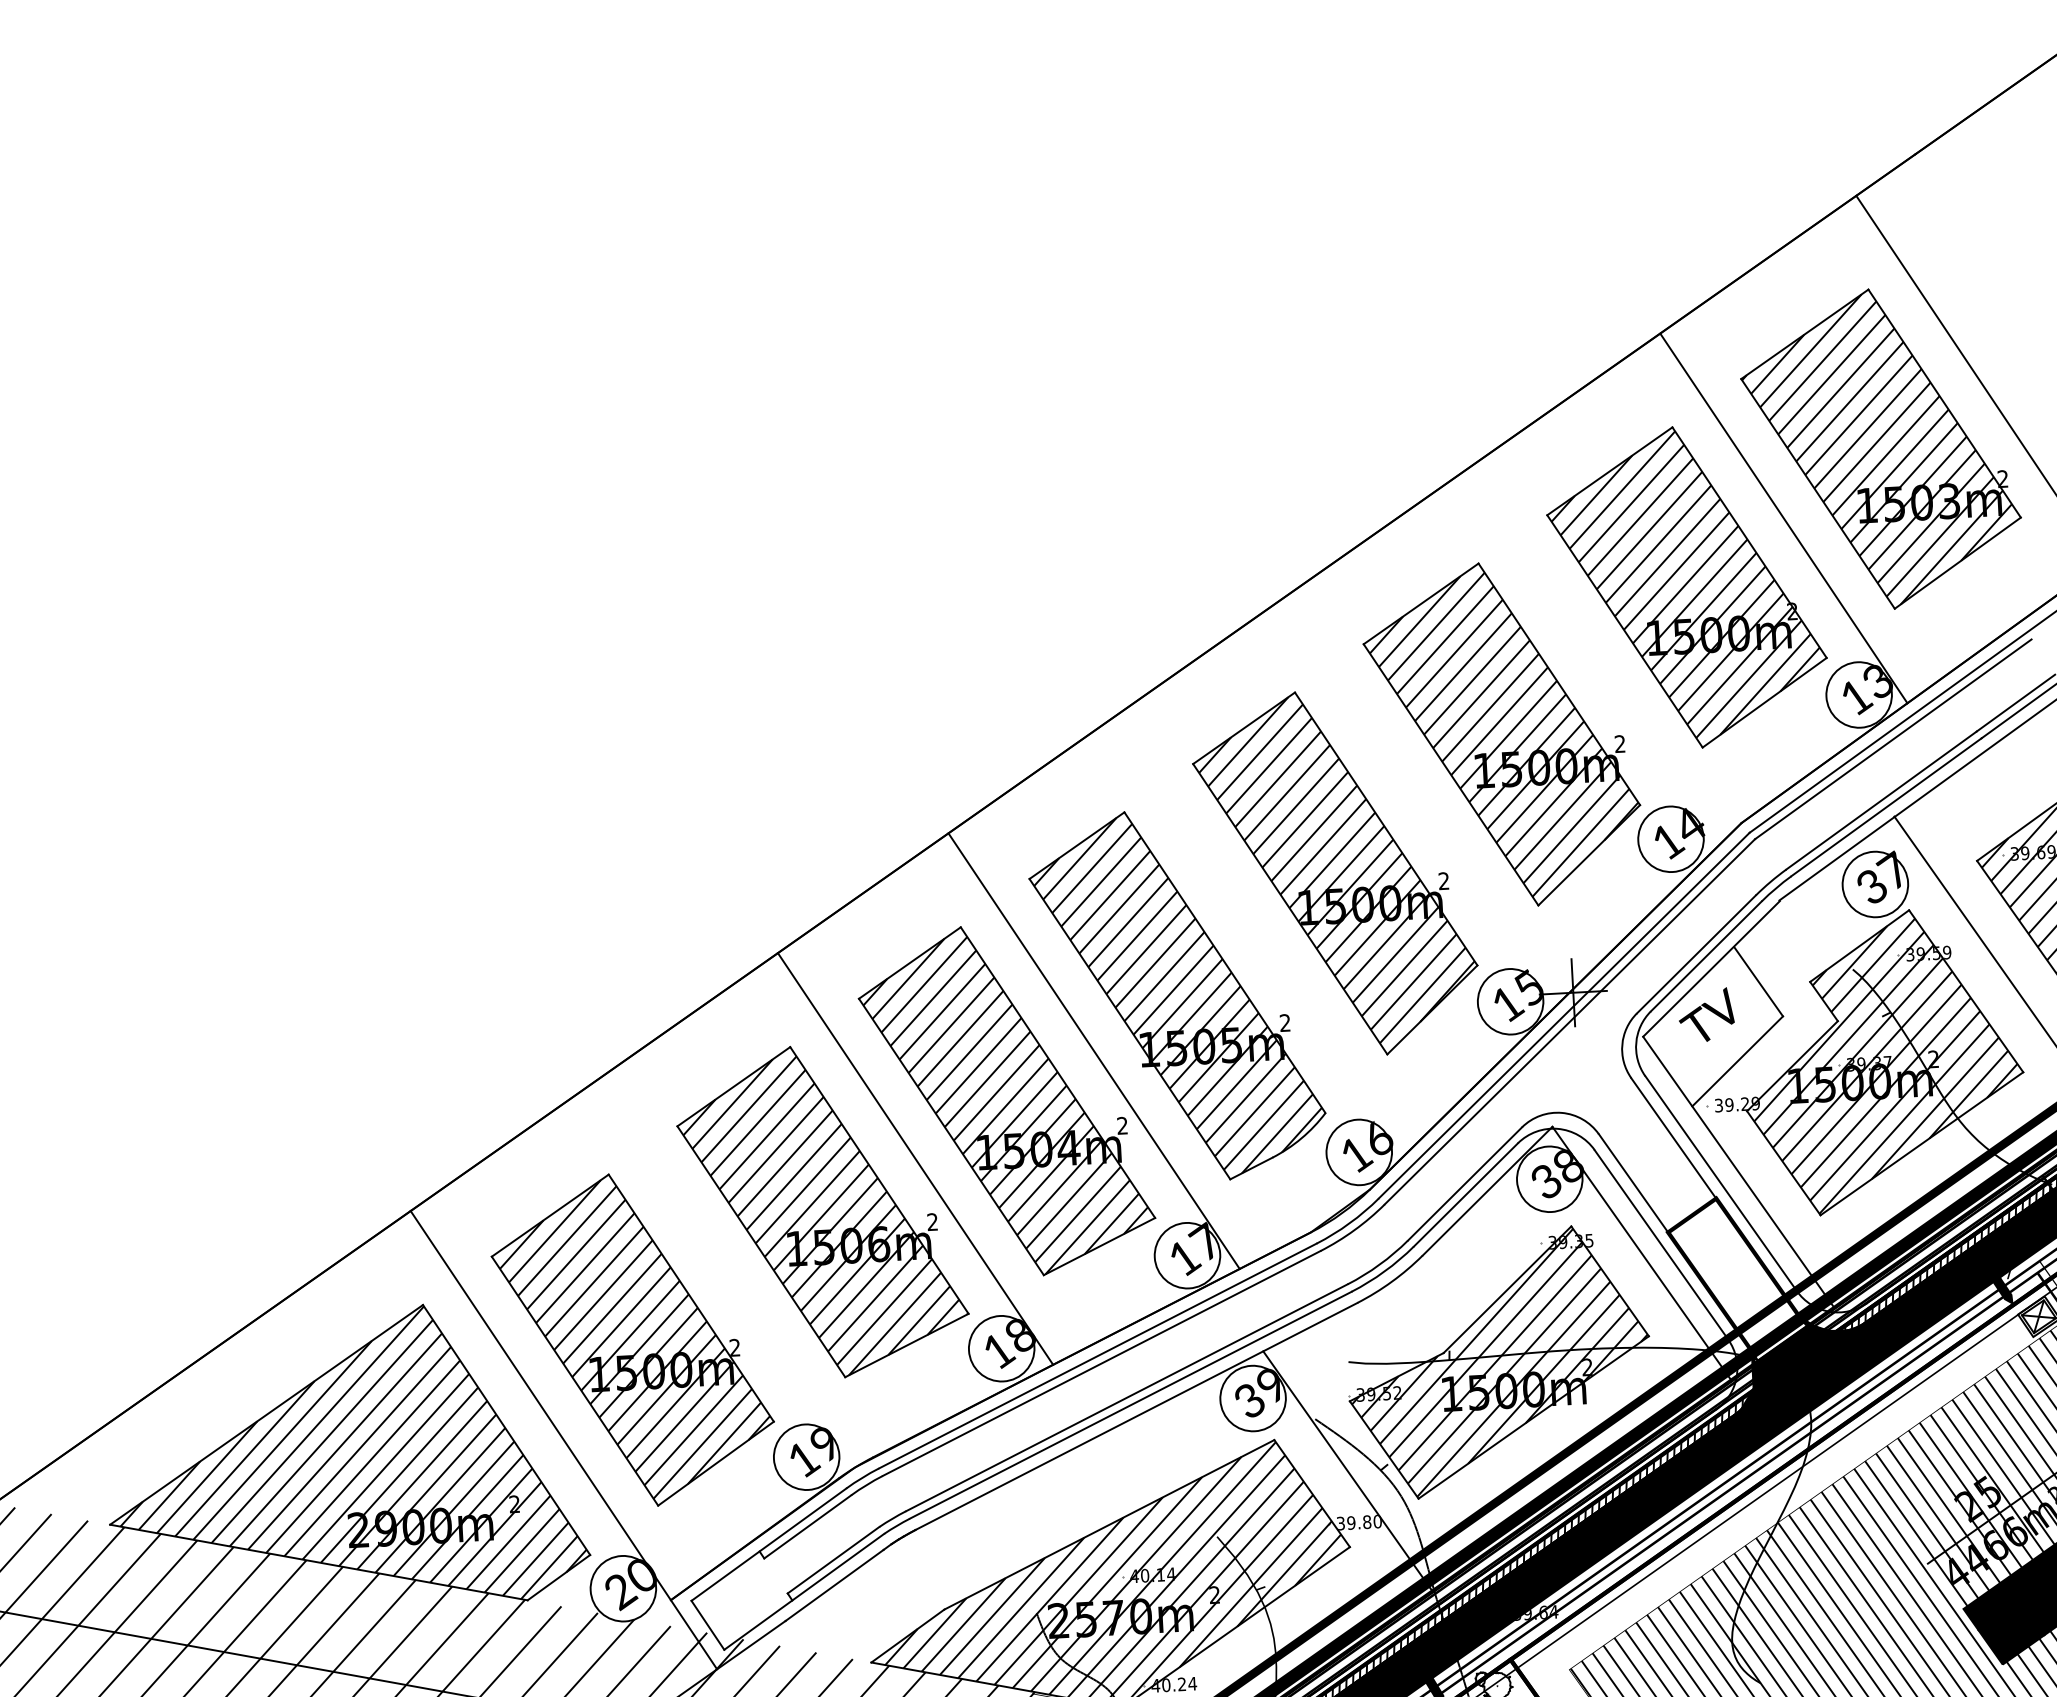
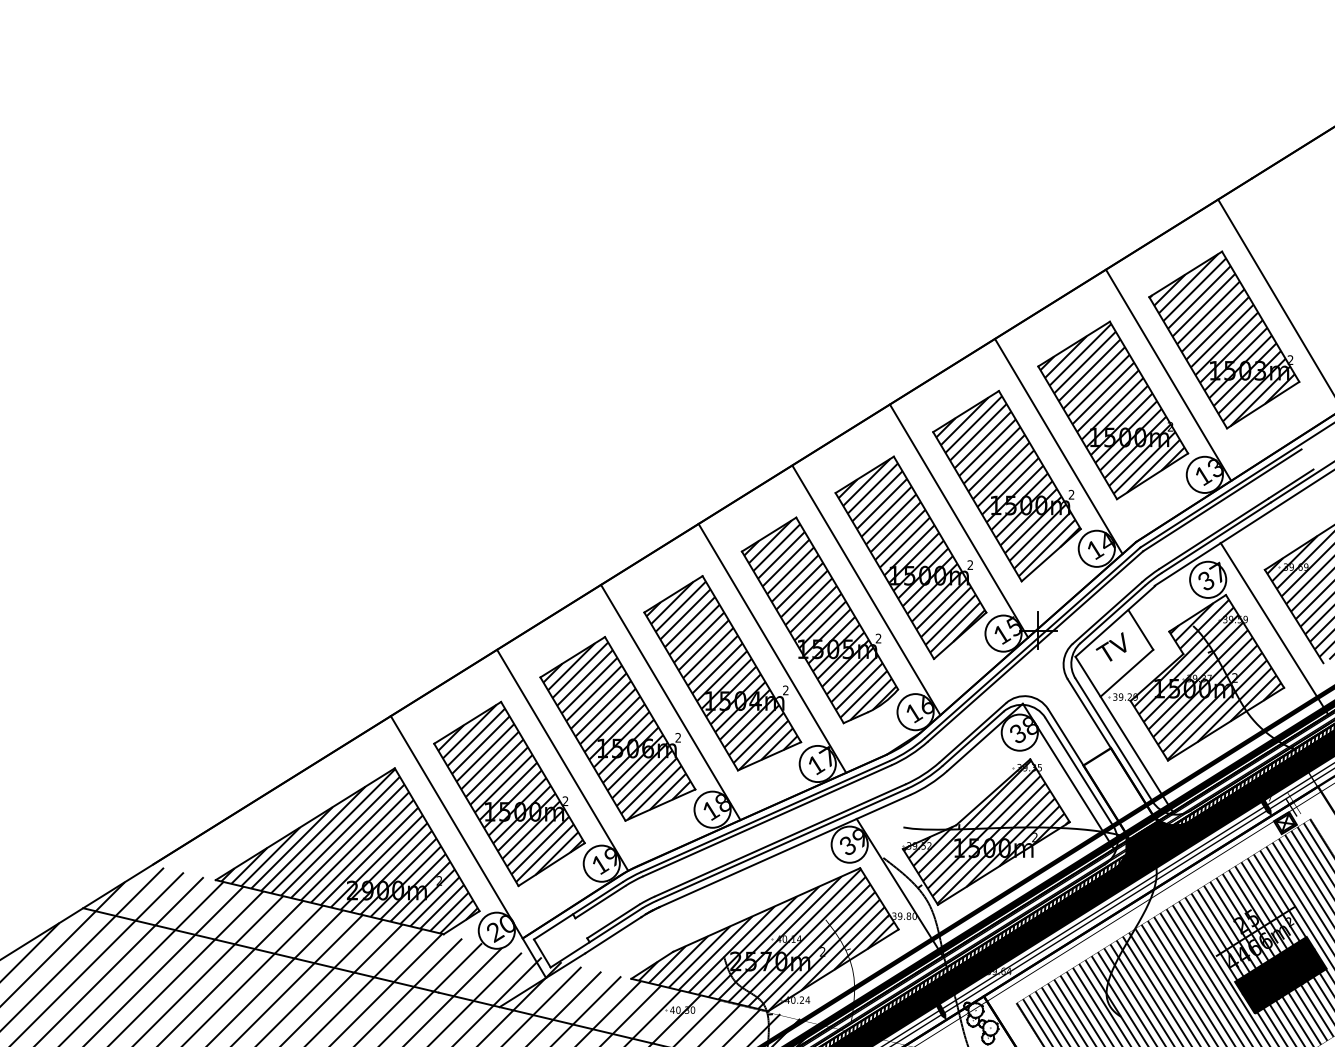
line: (1591, 657) -> (1058, 446), added
line: (1418, 801) -> (958, 520), added
line: (1258, 937) -> (866, 590), added
line: (725, 1272) -> (562, 759), added

